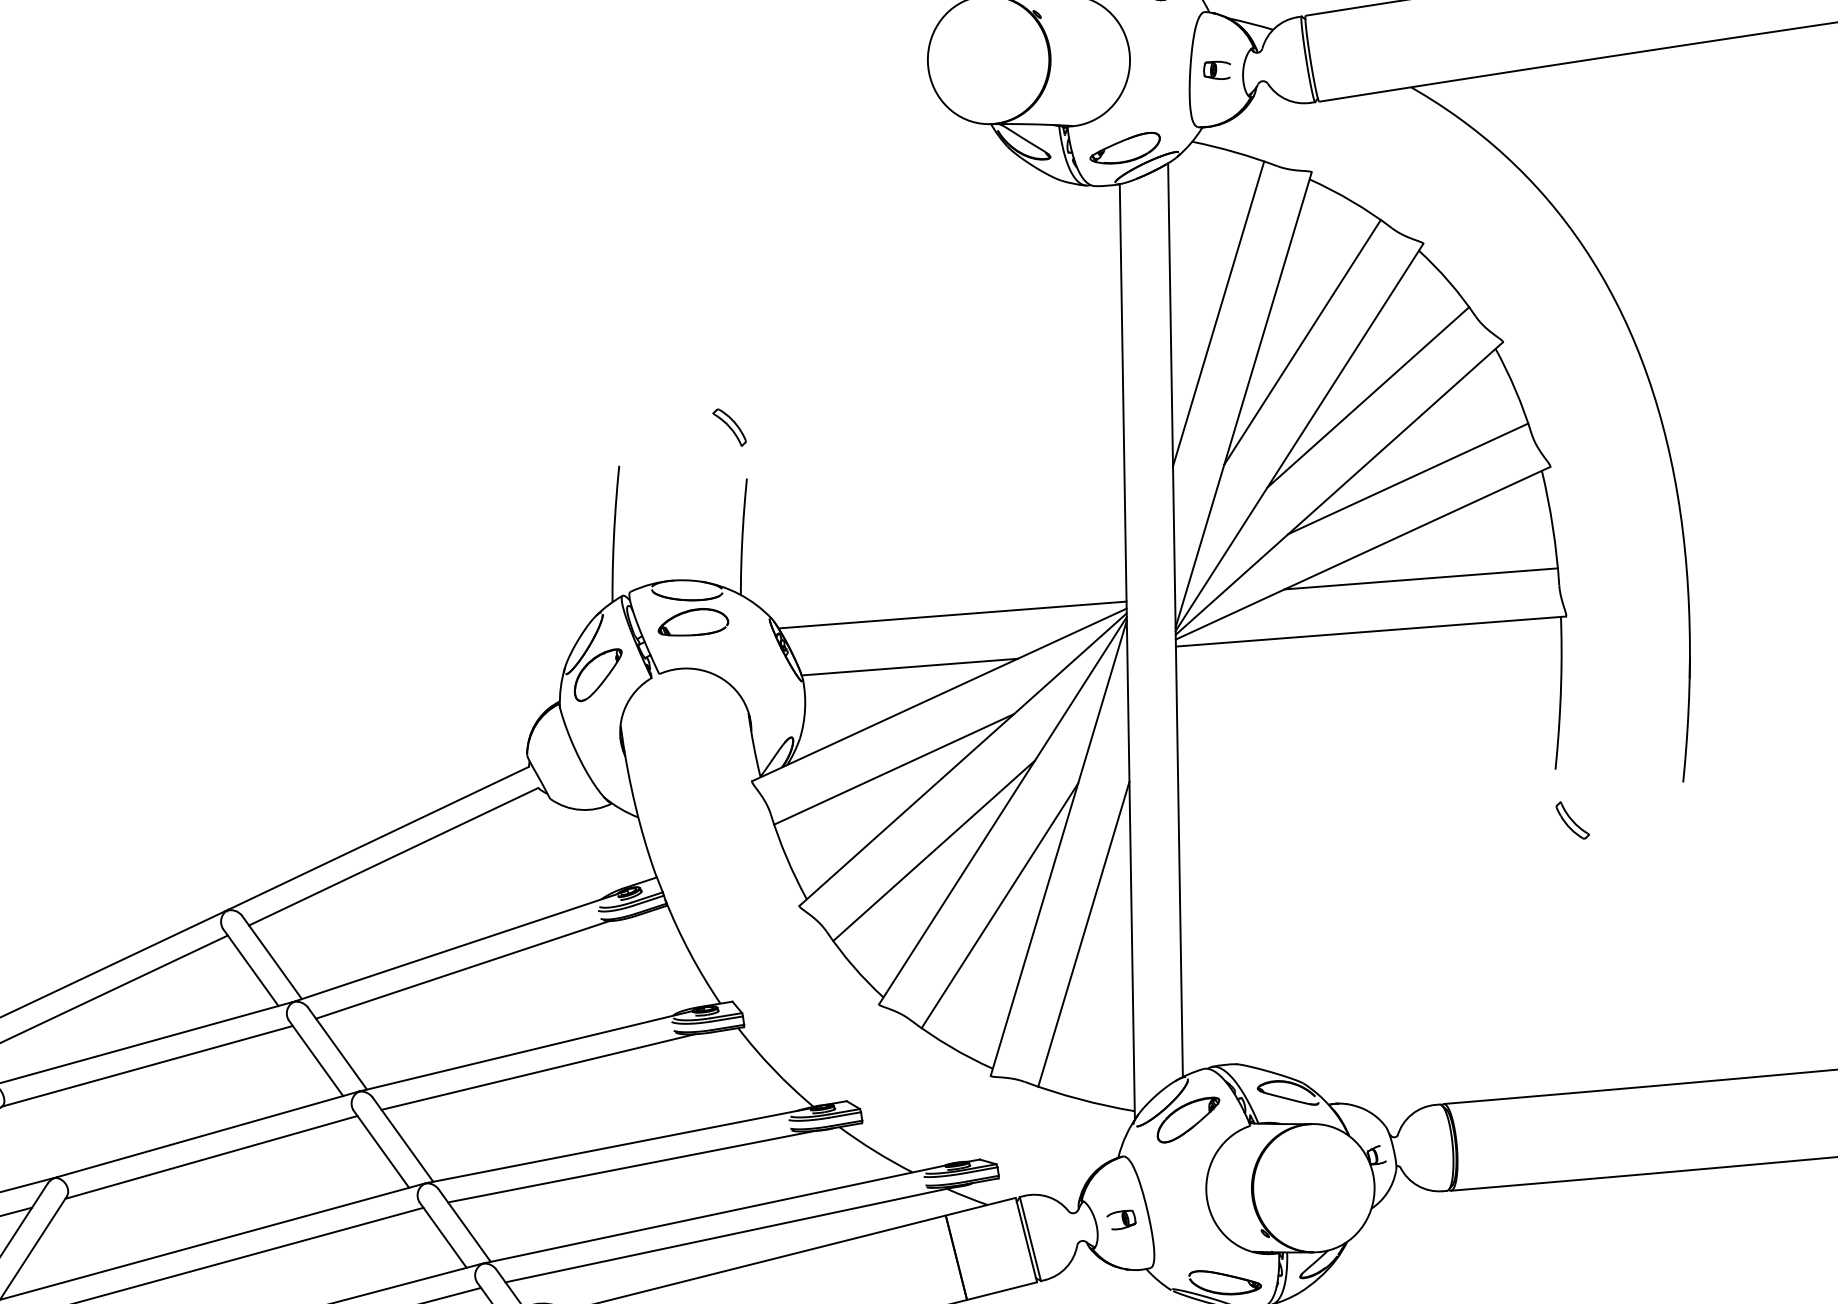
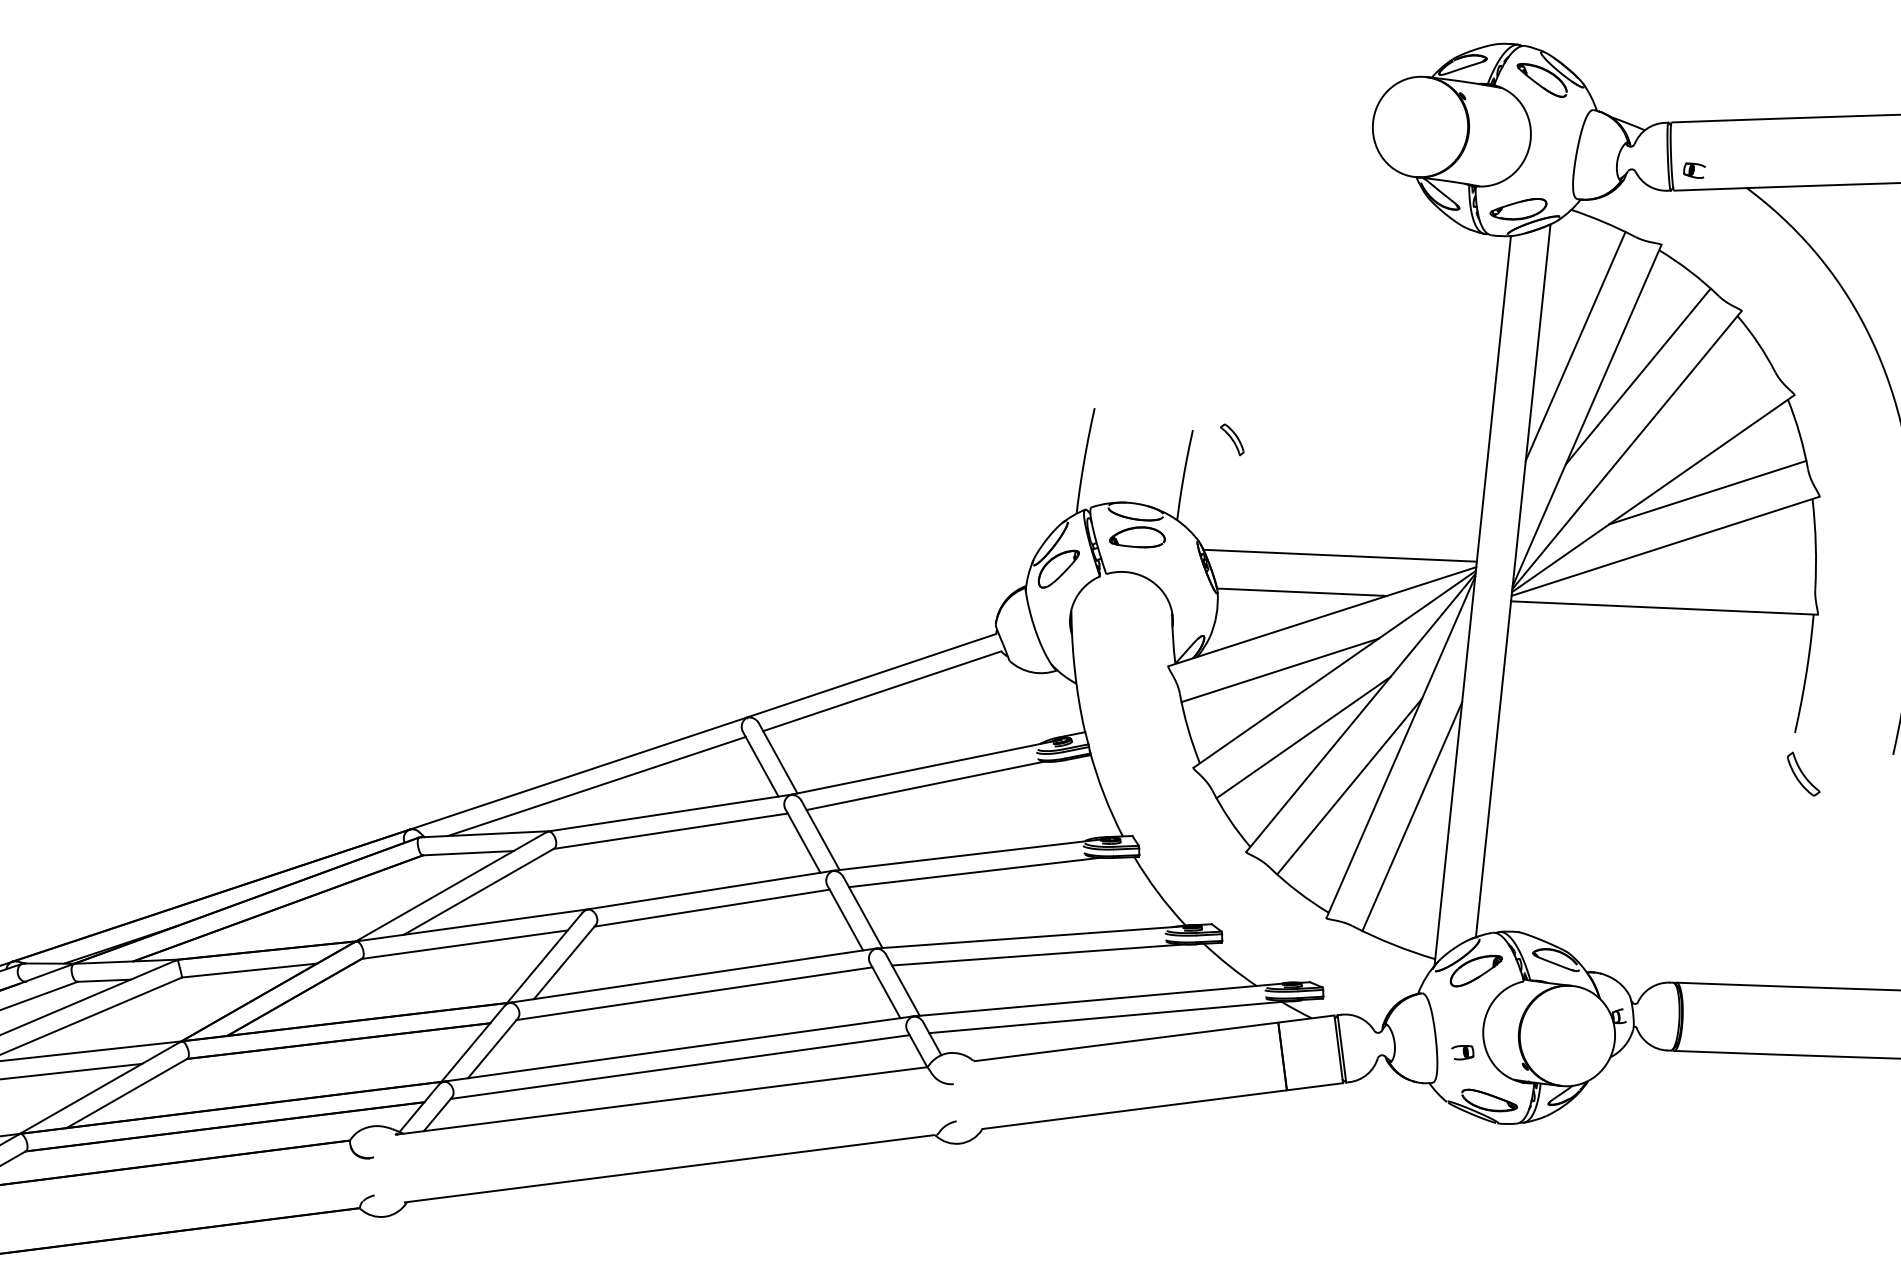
part: (1217, 70) -> (1694, 170), moved
line: (1368, 397) -> (1684, 425), removed
part: (729, 427) -> (1232, 439), moved
line: (1421, 578) -> (1708, 571), removed
part: (1572, 819) -> (1803, 773), size x1.4
part: (1121, 1219) -> (1462, 1052), moved

